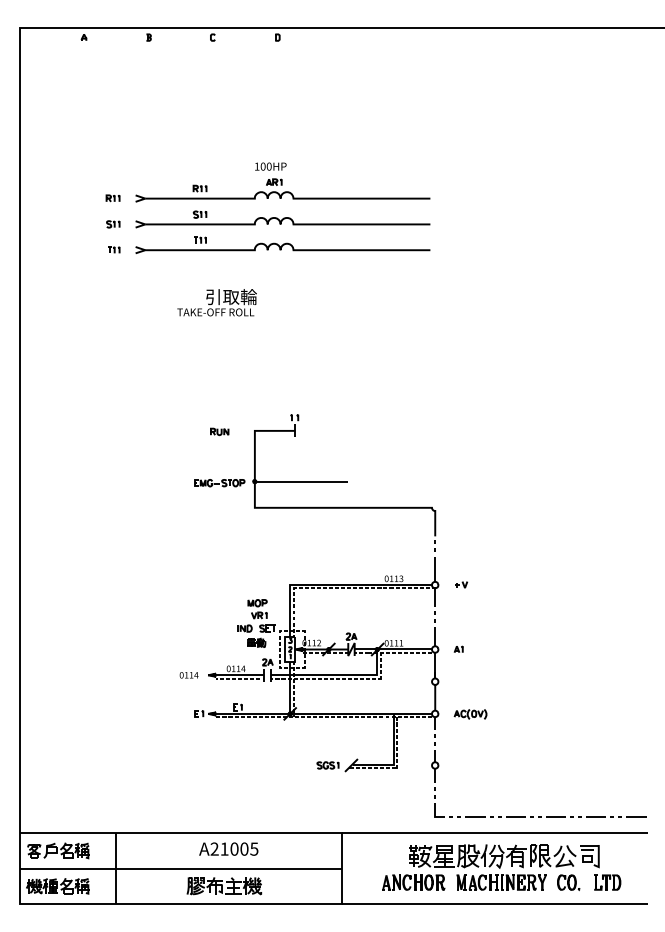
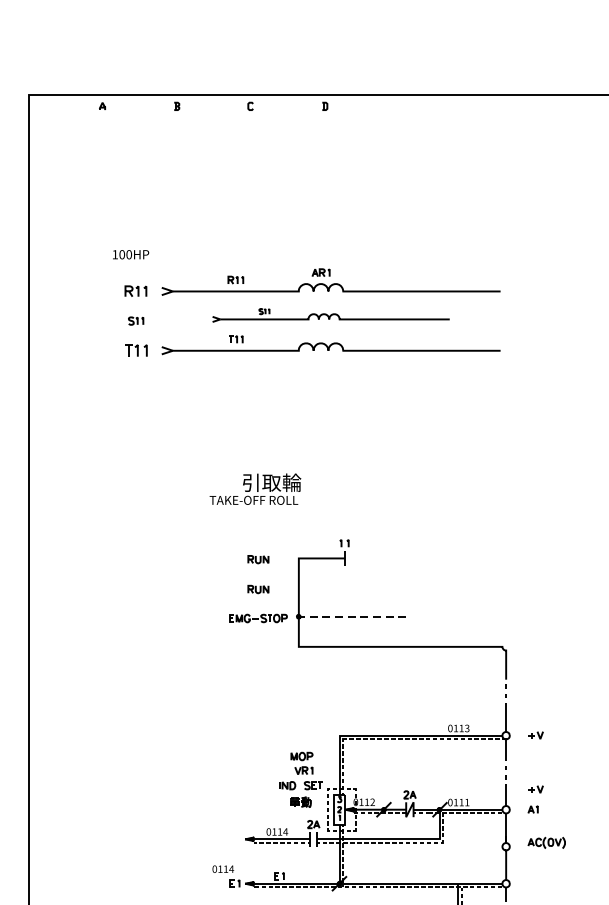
text: (270, 166) -> (130, 254), moved
part: (112, 198) -> (135, 291), size x1.4
part: (282, 219) -> (330, 315), size x0.7
part: (114, 249) -> (137, 349), size x1.6
text: (216, 302) -> (254, 489), moved
part: (219, 457) -> (258, 589), added
line: (301, 481) -> (352, 616), solid -> dashed
part: (461, 631) -> (536, 789), added
text: (188, 675) -> (222, 869), moved
part: (470, 714) -> (546, 843), moved

